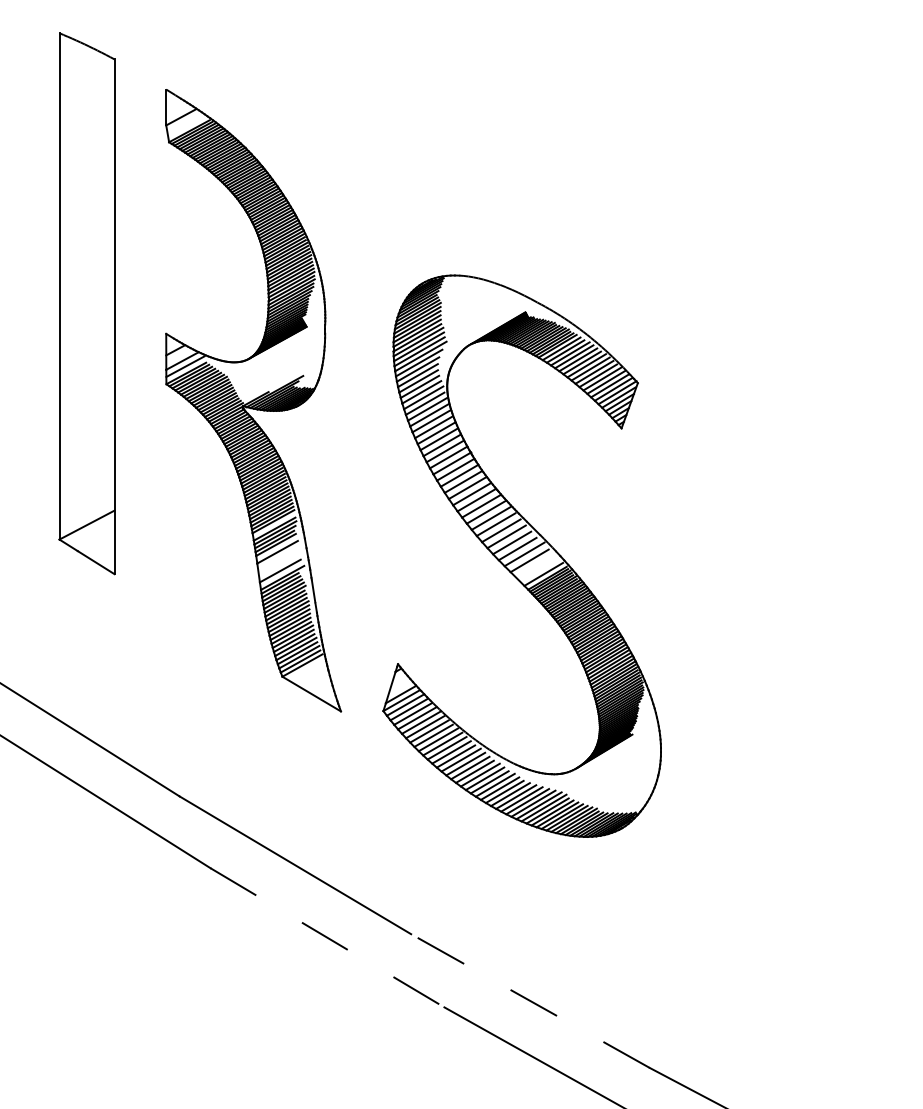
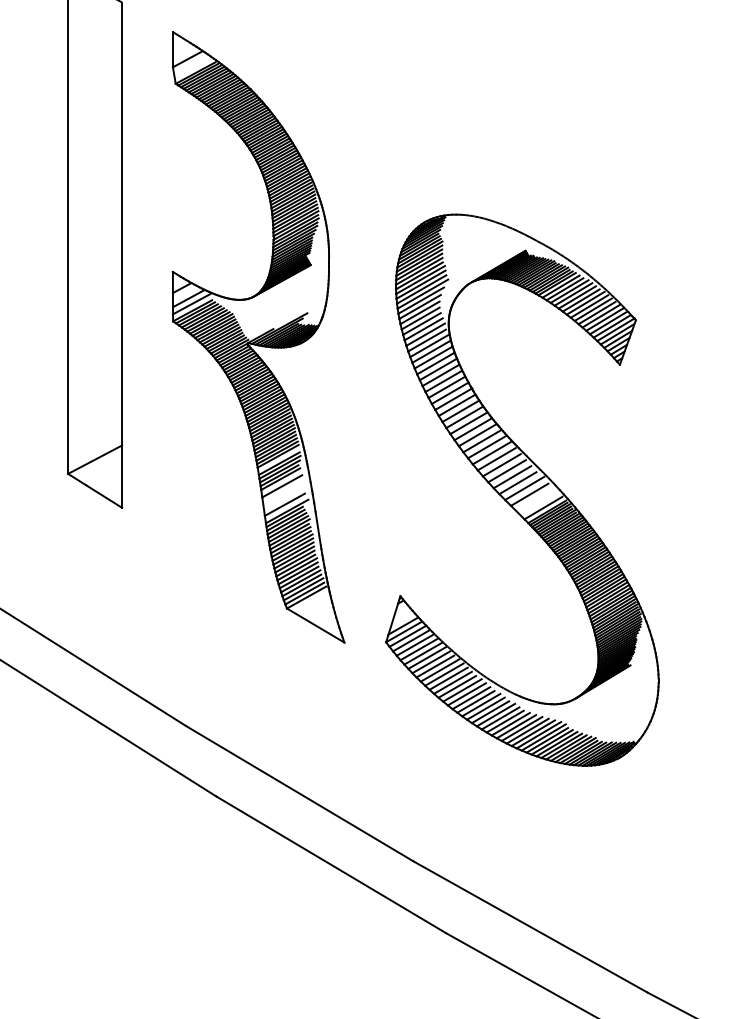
line: (327, 938) -> (331, 865), dashed -> solid
line: (530, 1001) -> (530, 927), dashed -> solid

